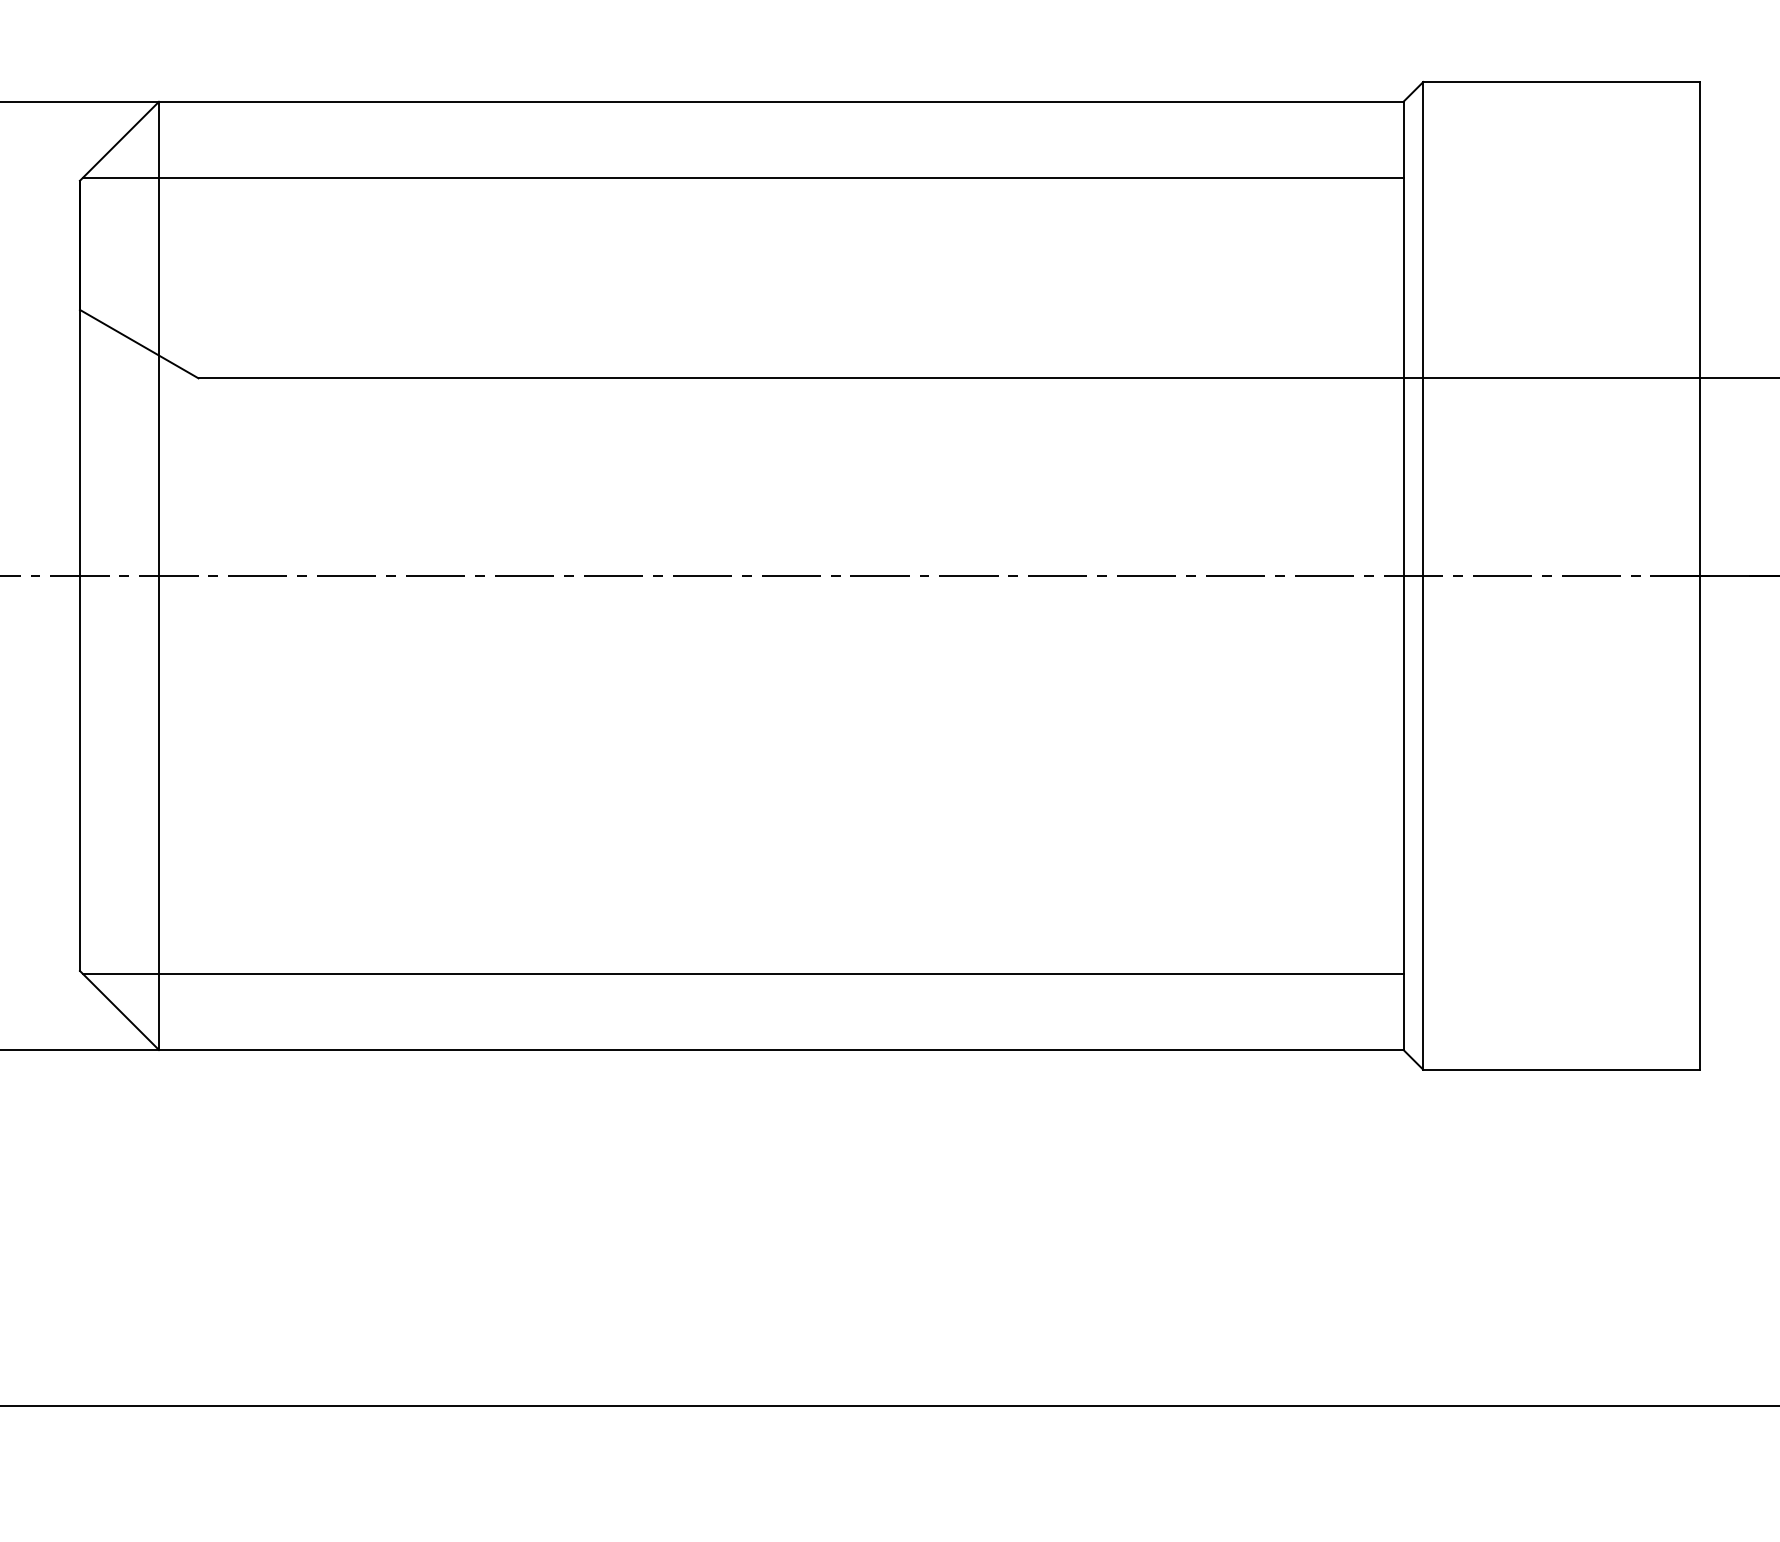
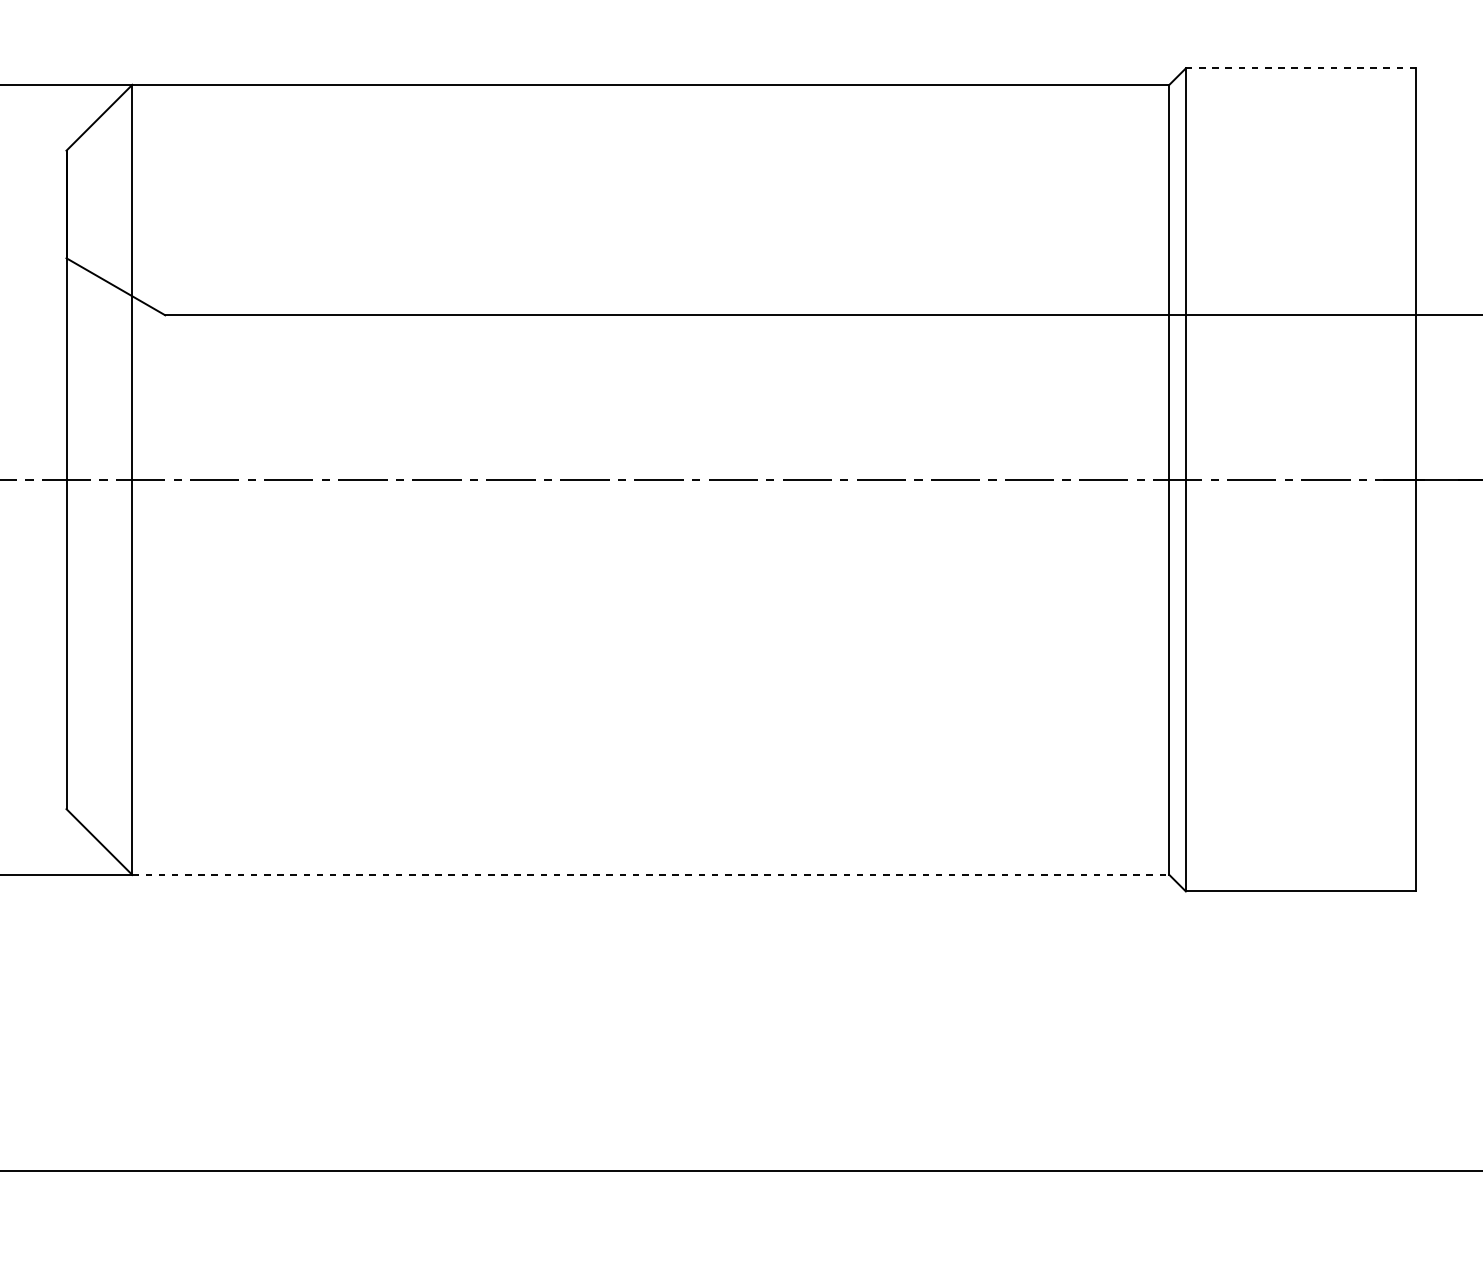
line: (1562, 82) -> (1301, 68), solid -> dashed
line: (742, 177) -> (618, 147), removed
line: (742, 973) -> (618, 811), removed
line: (781, 1050) -> (651, 875), solid -> dashed

